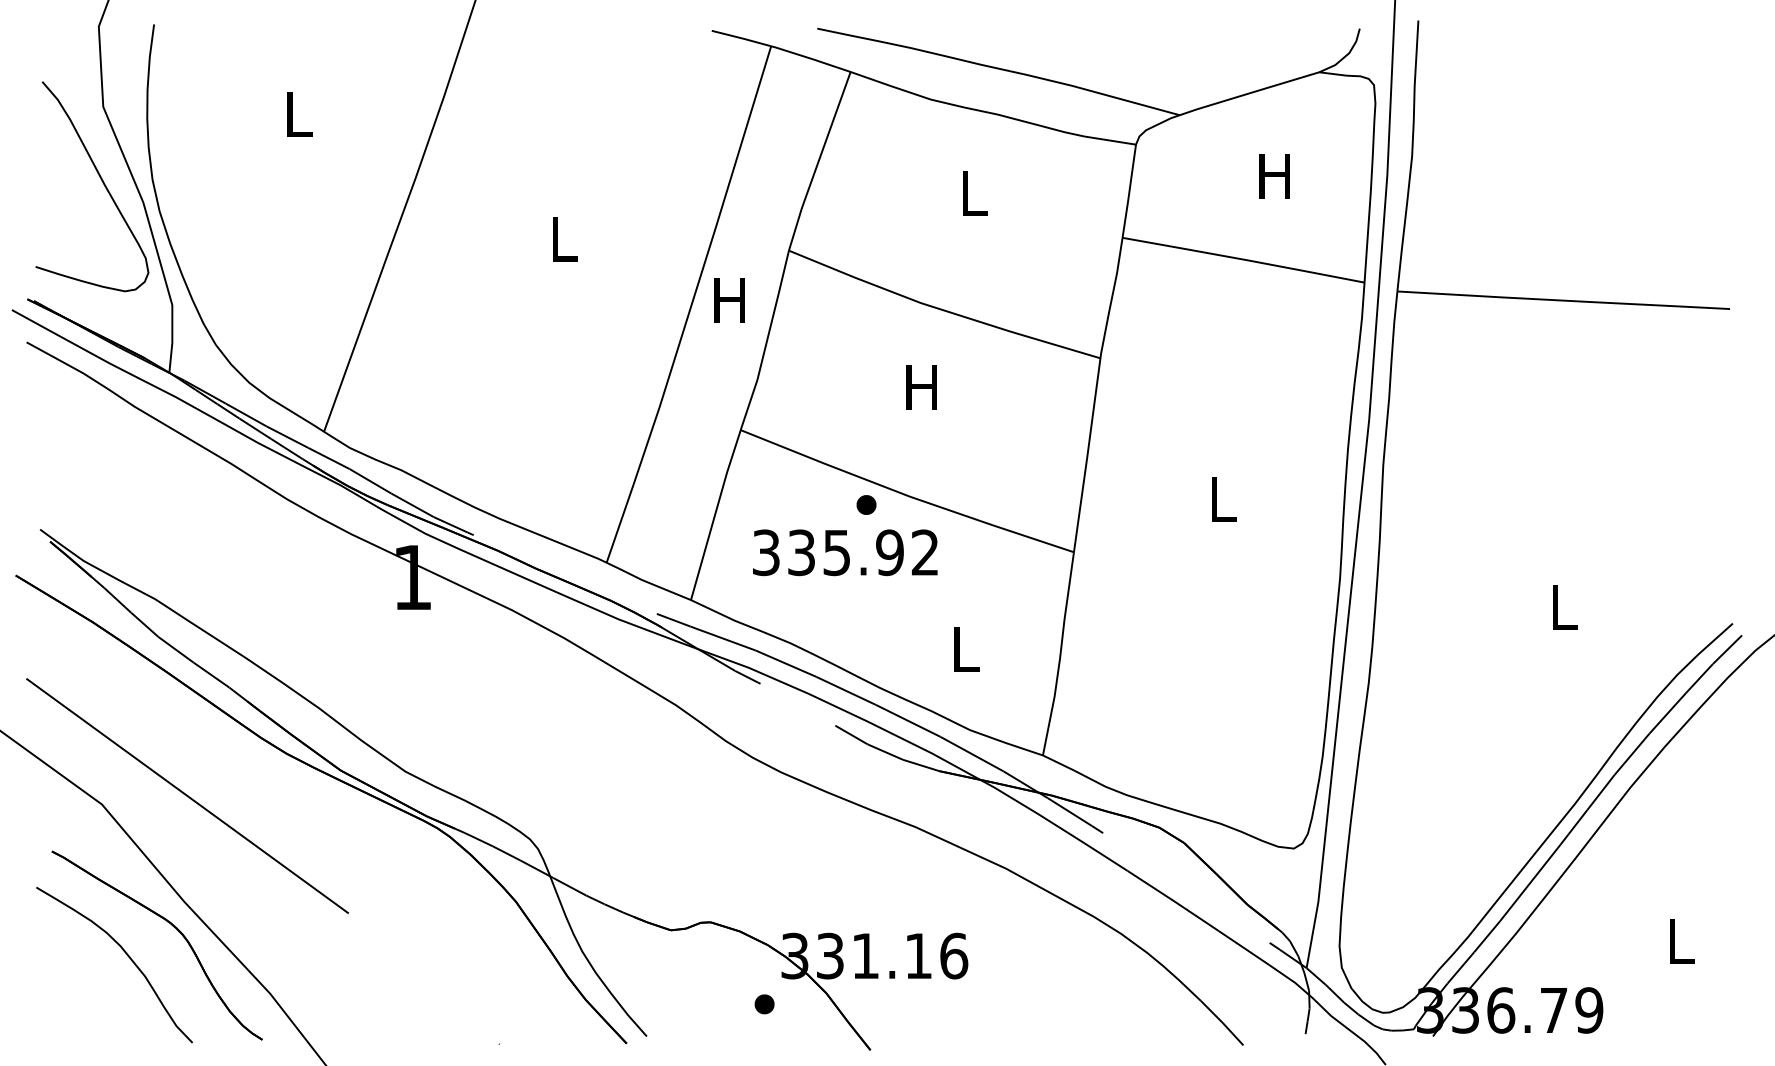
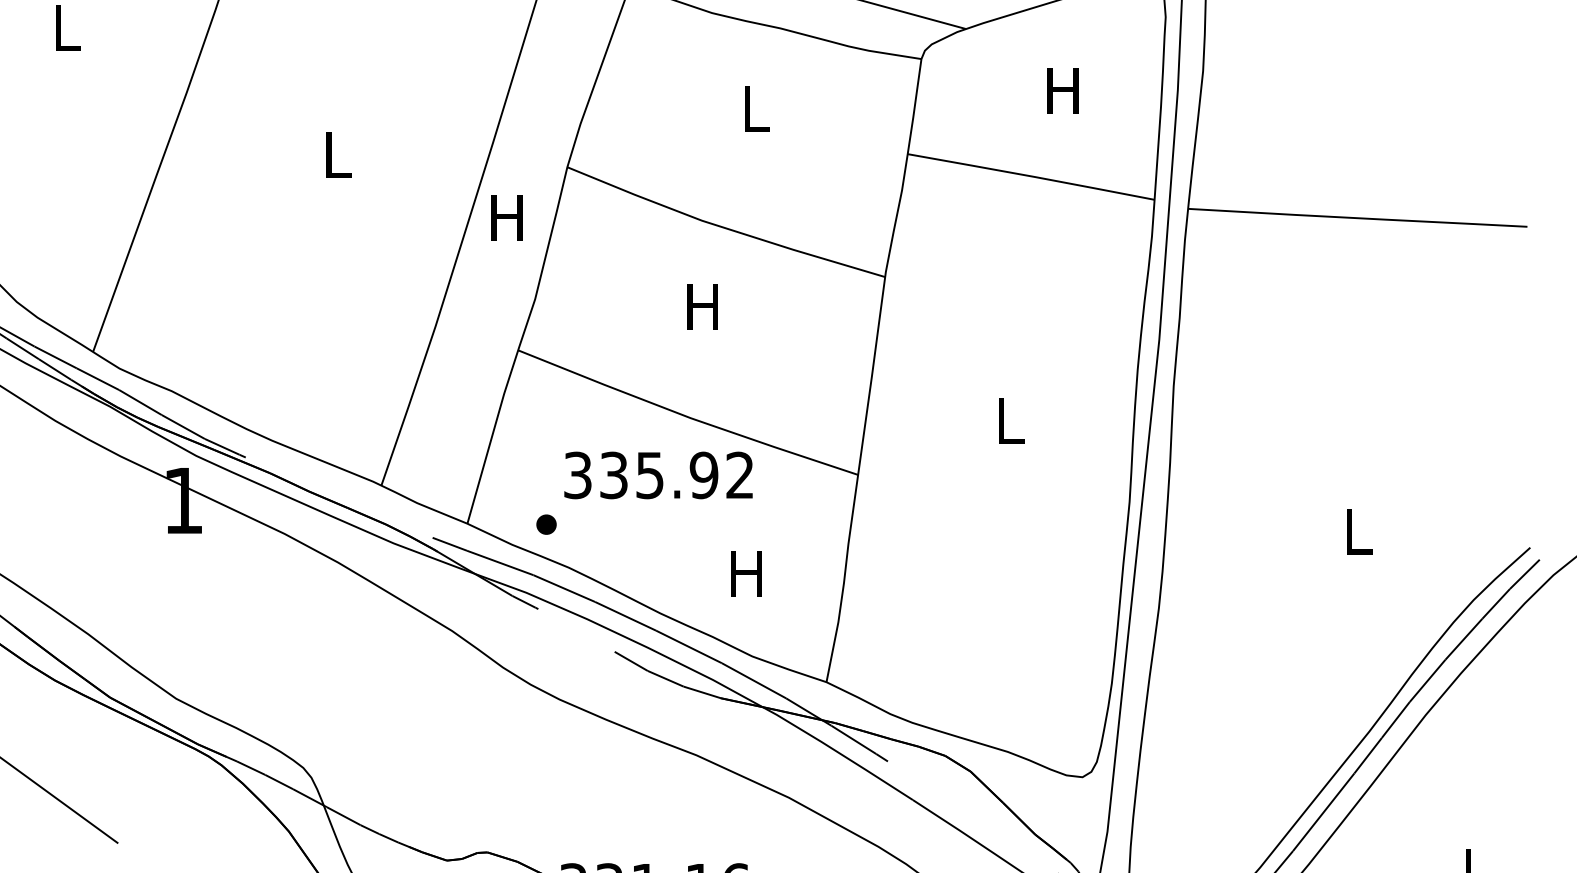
part: (866, 504) -> (546, 524), moved
text: (845, 552) -> (658, 475), moved
text: (964, 649) -> (746, 574), L -> H

